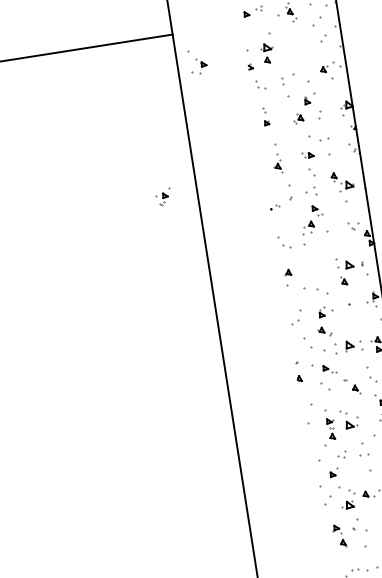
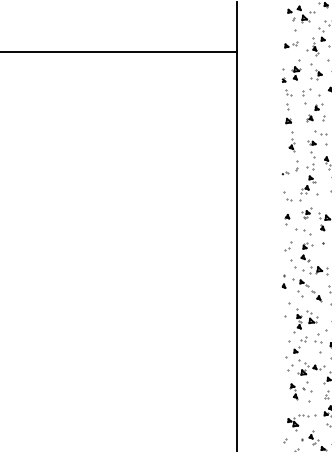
part: (197, 61) -> (316, 71), moved
part: (265, 116) -> (288, 113), size x1.67
part: (163, 197) -> (306, 213), moved

